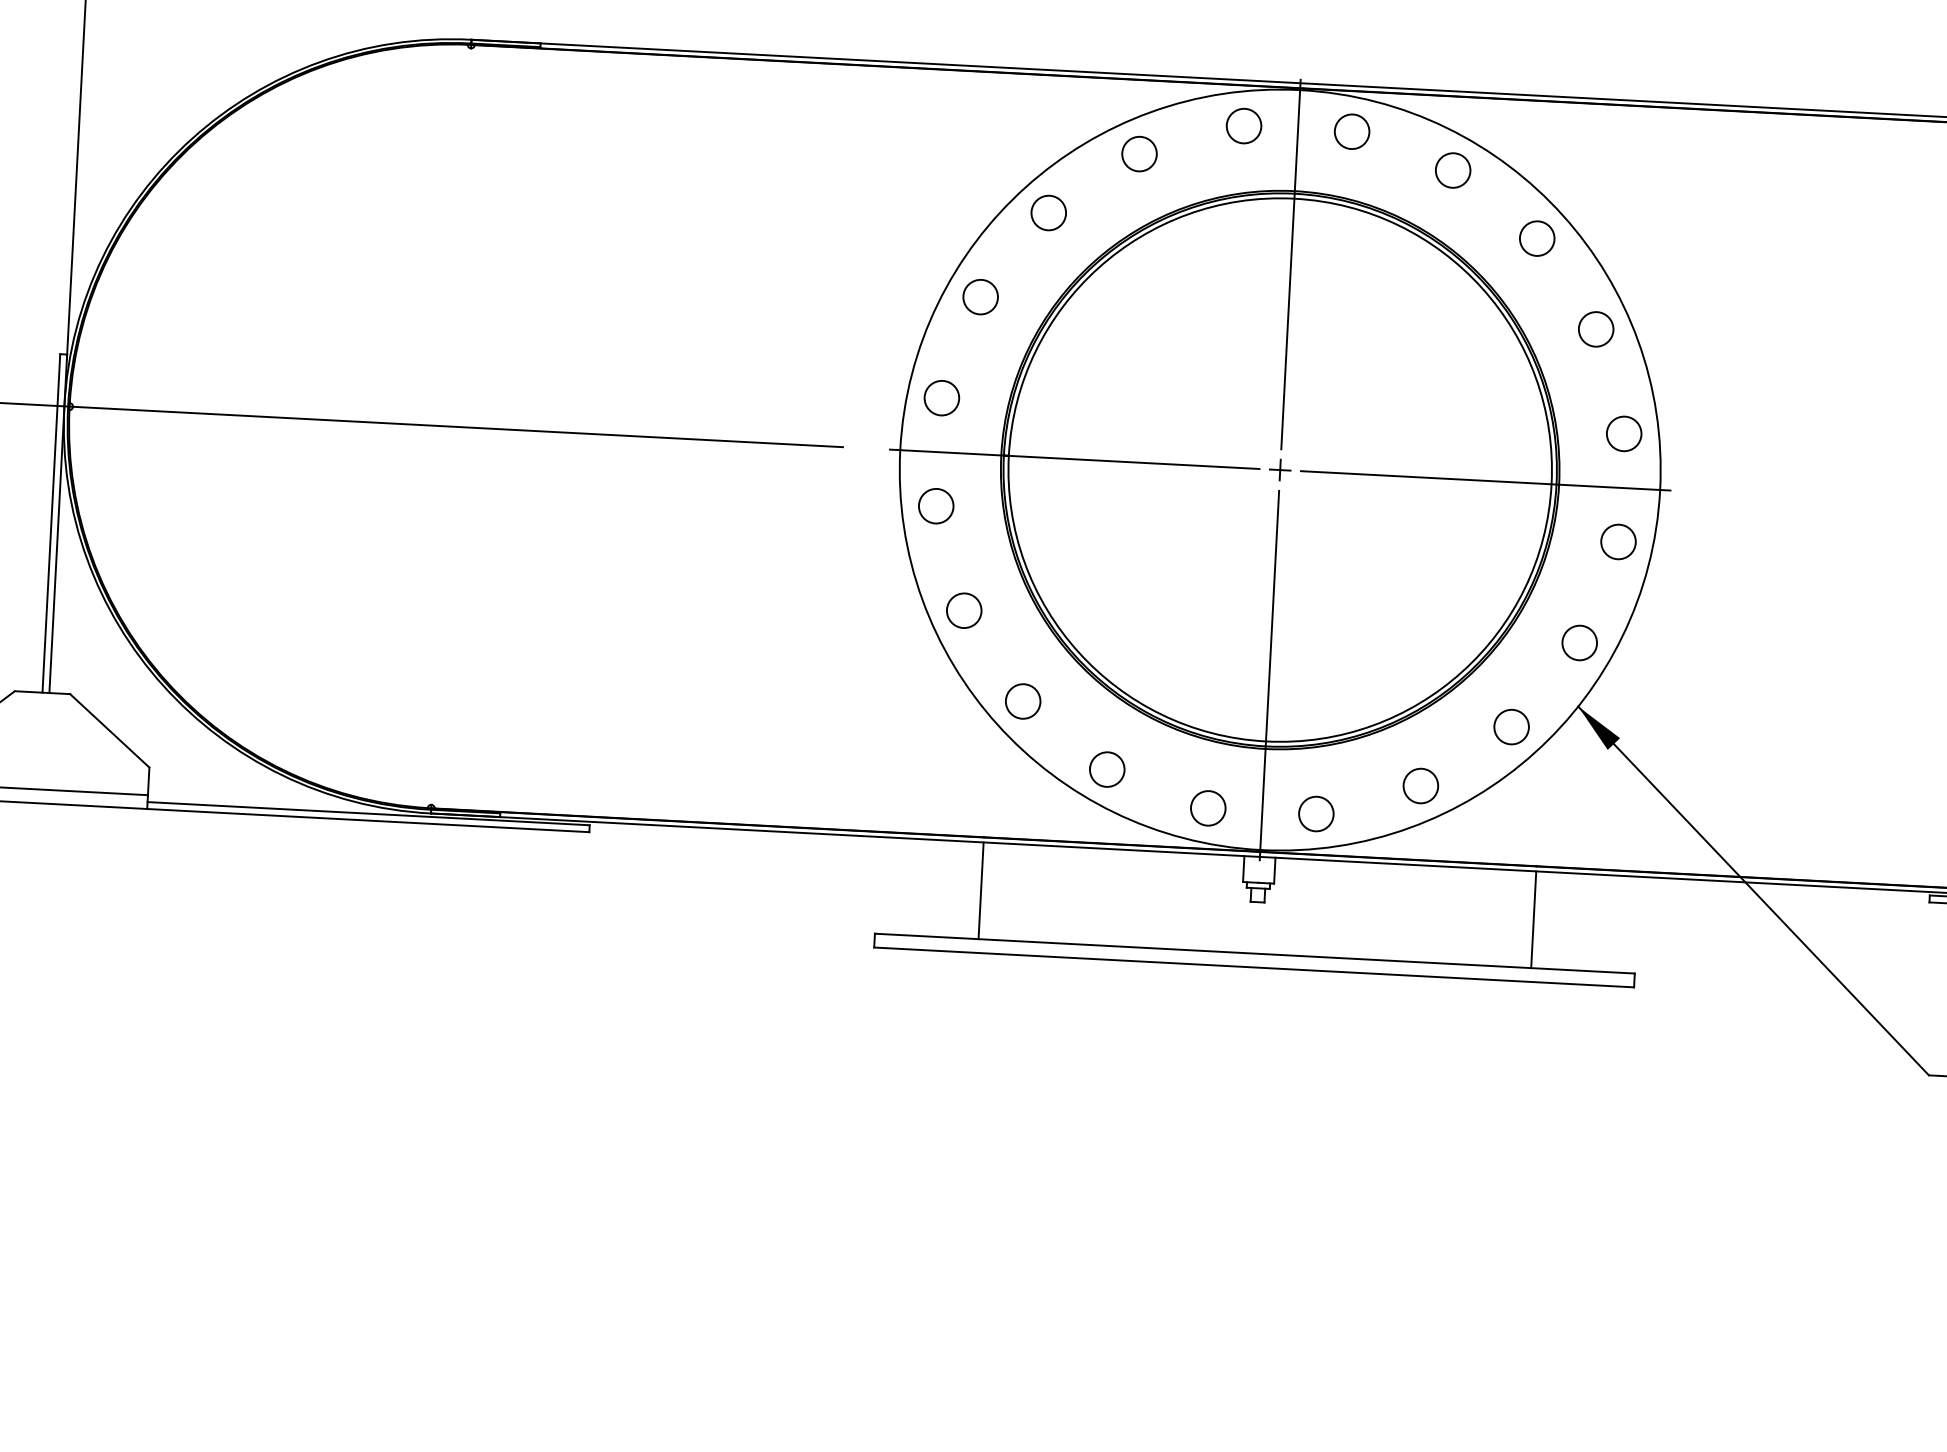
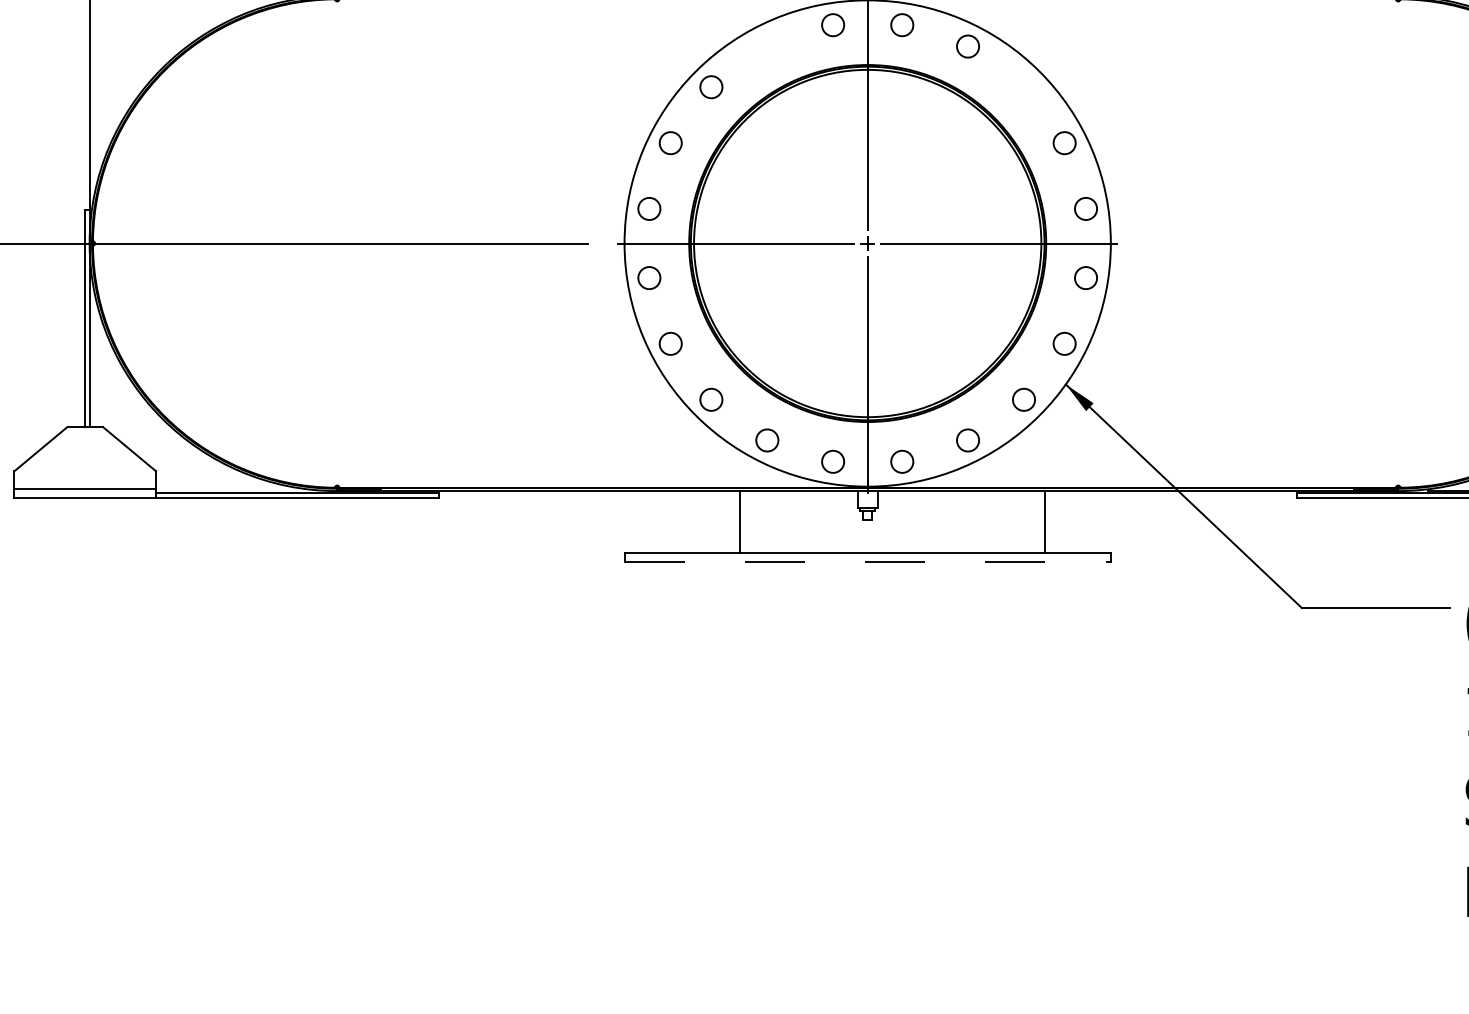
circle: (1139, 154) -> (767, 46), removed
circle: (1536, 239) -> (1023, 87), removed
line: (980, 889) -> (739, 521), moved
line: (1255, 966) -> (868, 561), solid -> dashed

